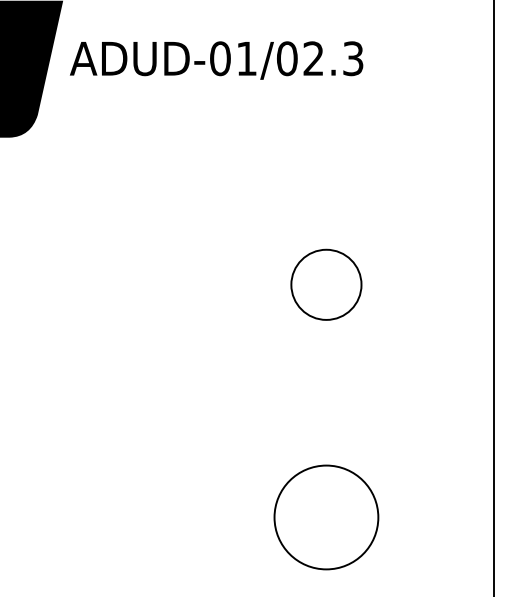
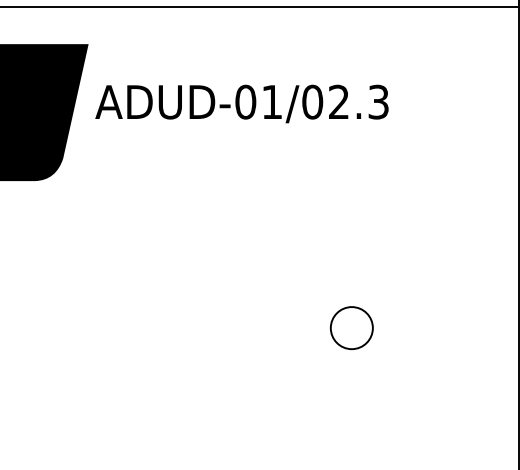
part: (326, 284) -> (351, 327), size x0.6

